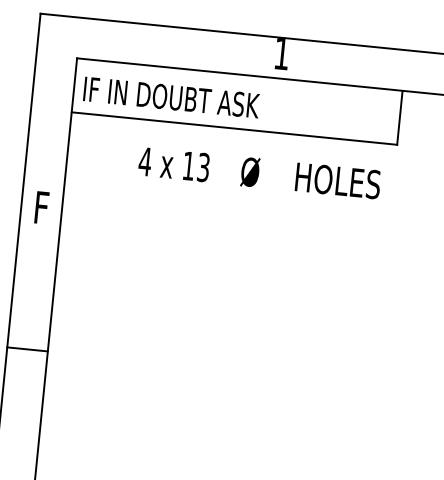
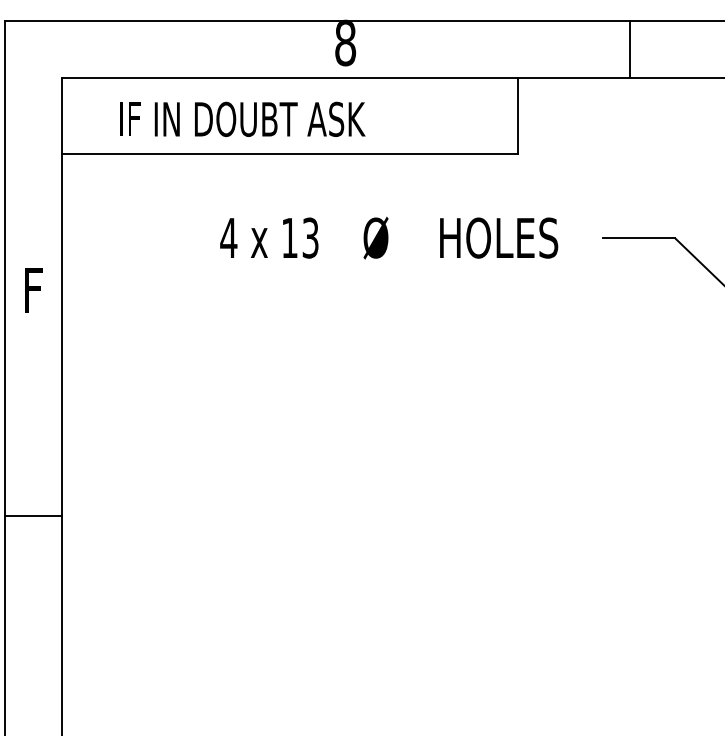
text: (282, 53) -> (345, 42), 1 -> 8
text: (171, 96) -> (242, 118), moved
text: (259, 172) -> (389, 237), moved
line: (27, 349) -> (33, 515), moved

